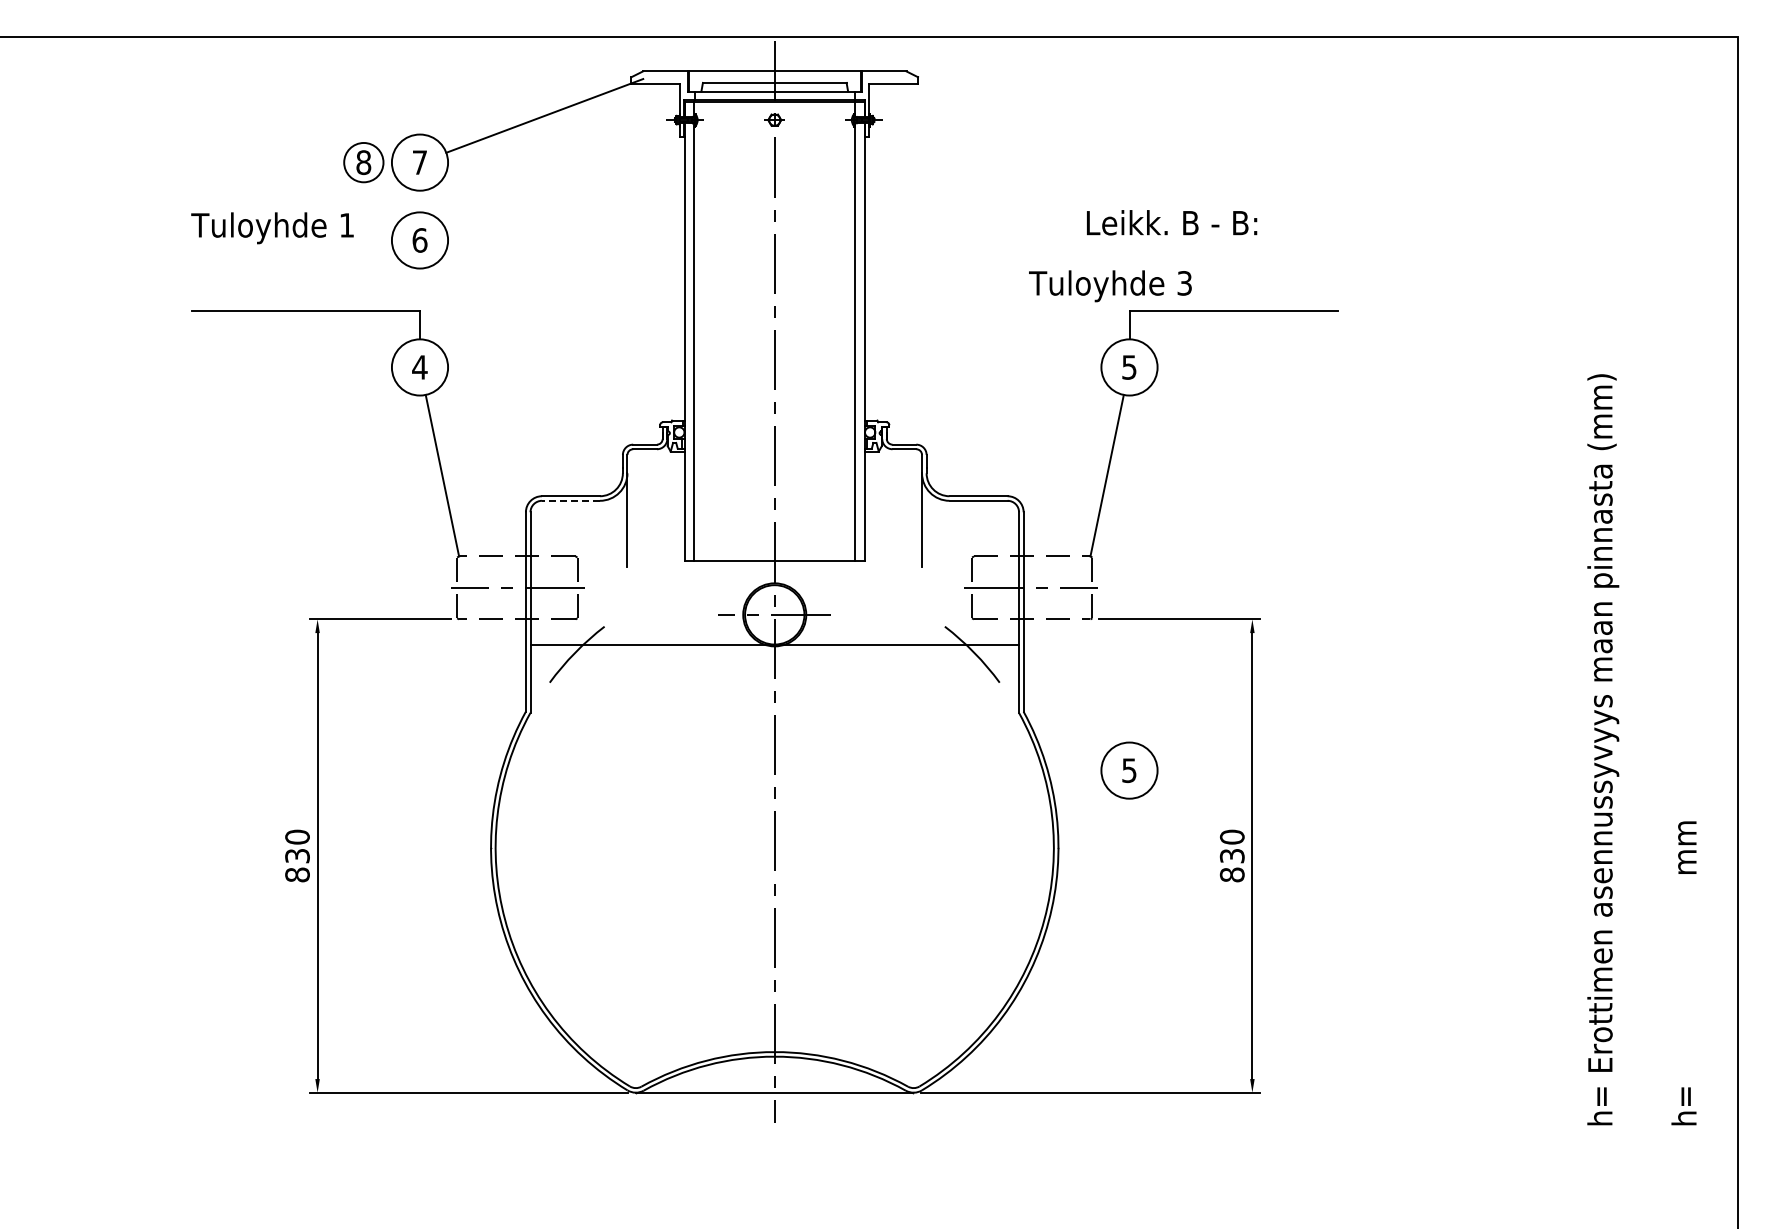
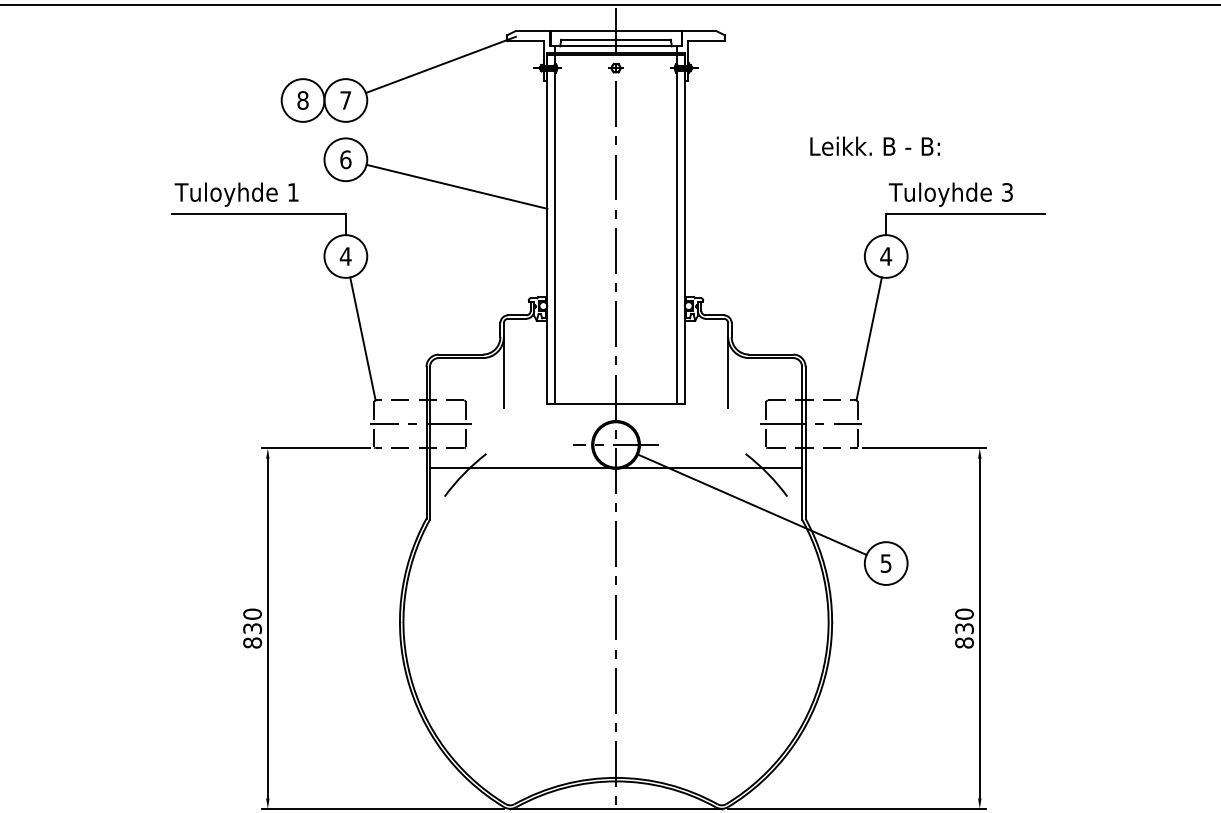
circle: (363, 162) -> (302, 100), size x1.43
text: (1172, 222) -> (875, 146), moved
text: (272, 228) -> (236, 194), moved
line: (565, 275) -> (456, 186), added
text: (1110, 286) -> (950, 194), moved
text: (1129, 367) -> (886, 256), 5 -> 4
line: (570, 500) -> (460, 357), dashed -> solid
line: (953, 693) -> (752, 504), added

